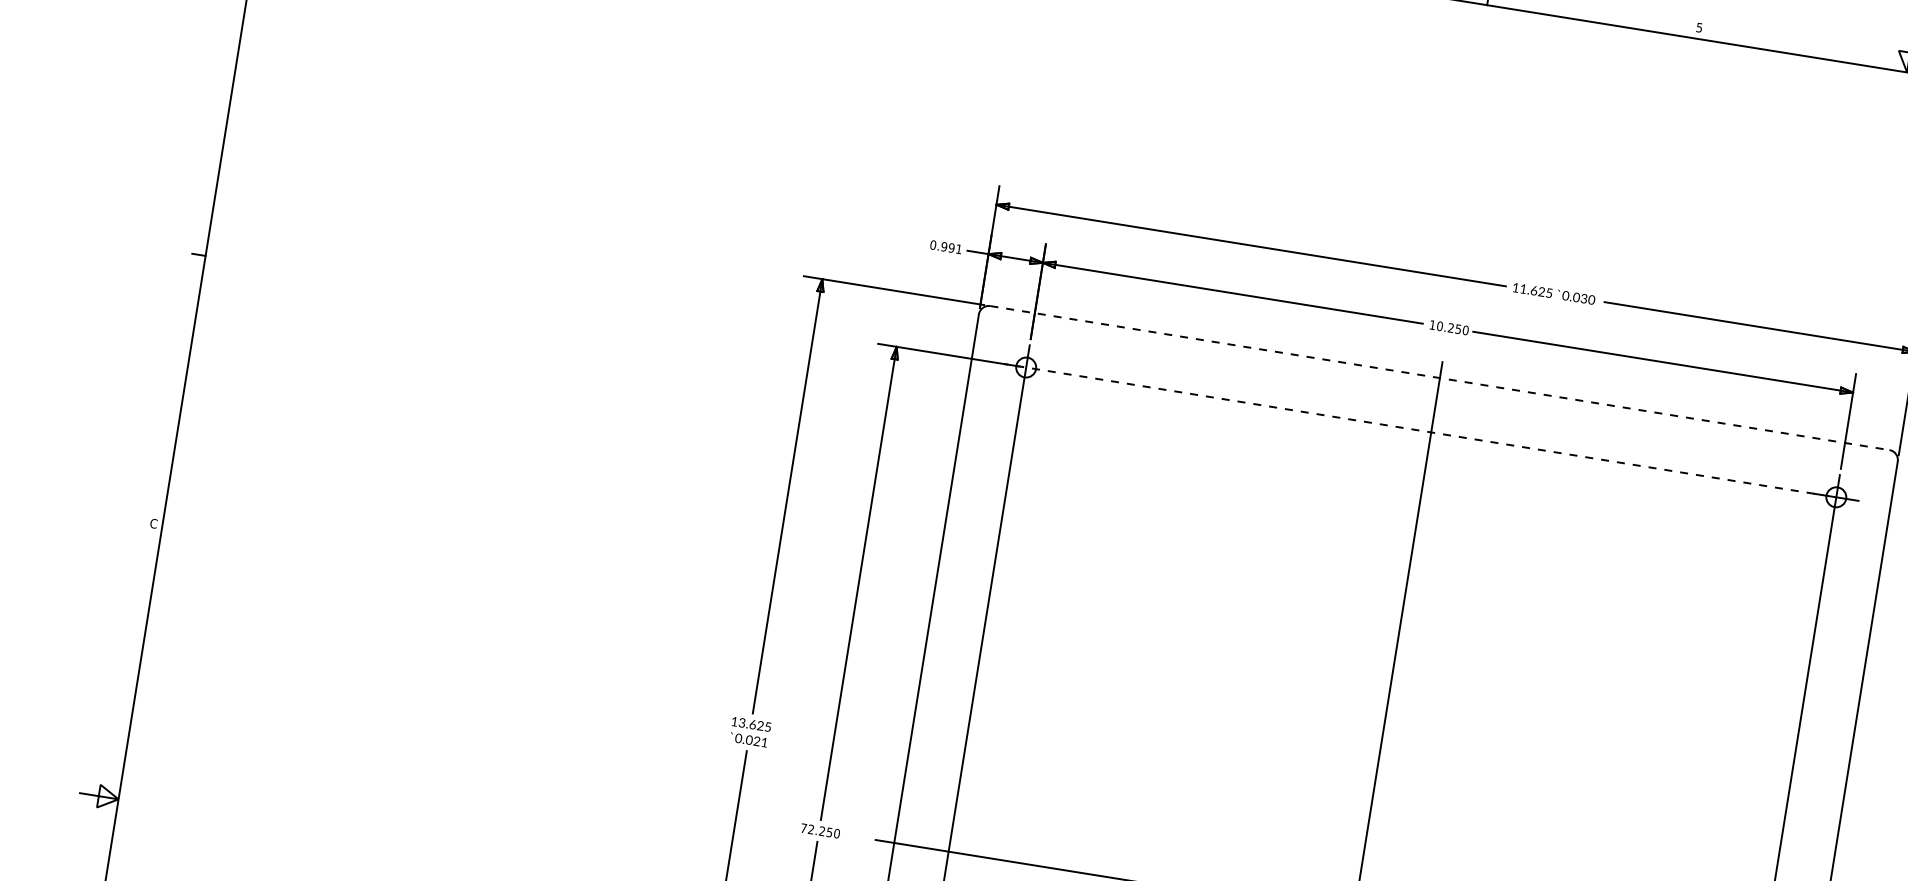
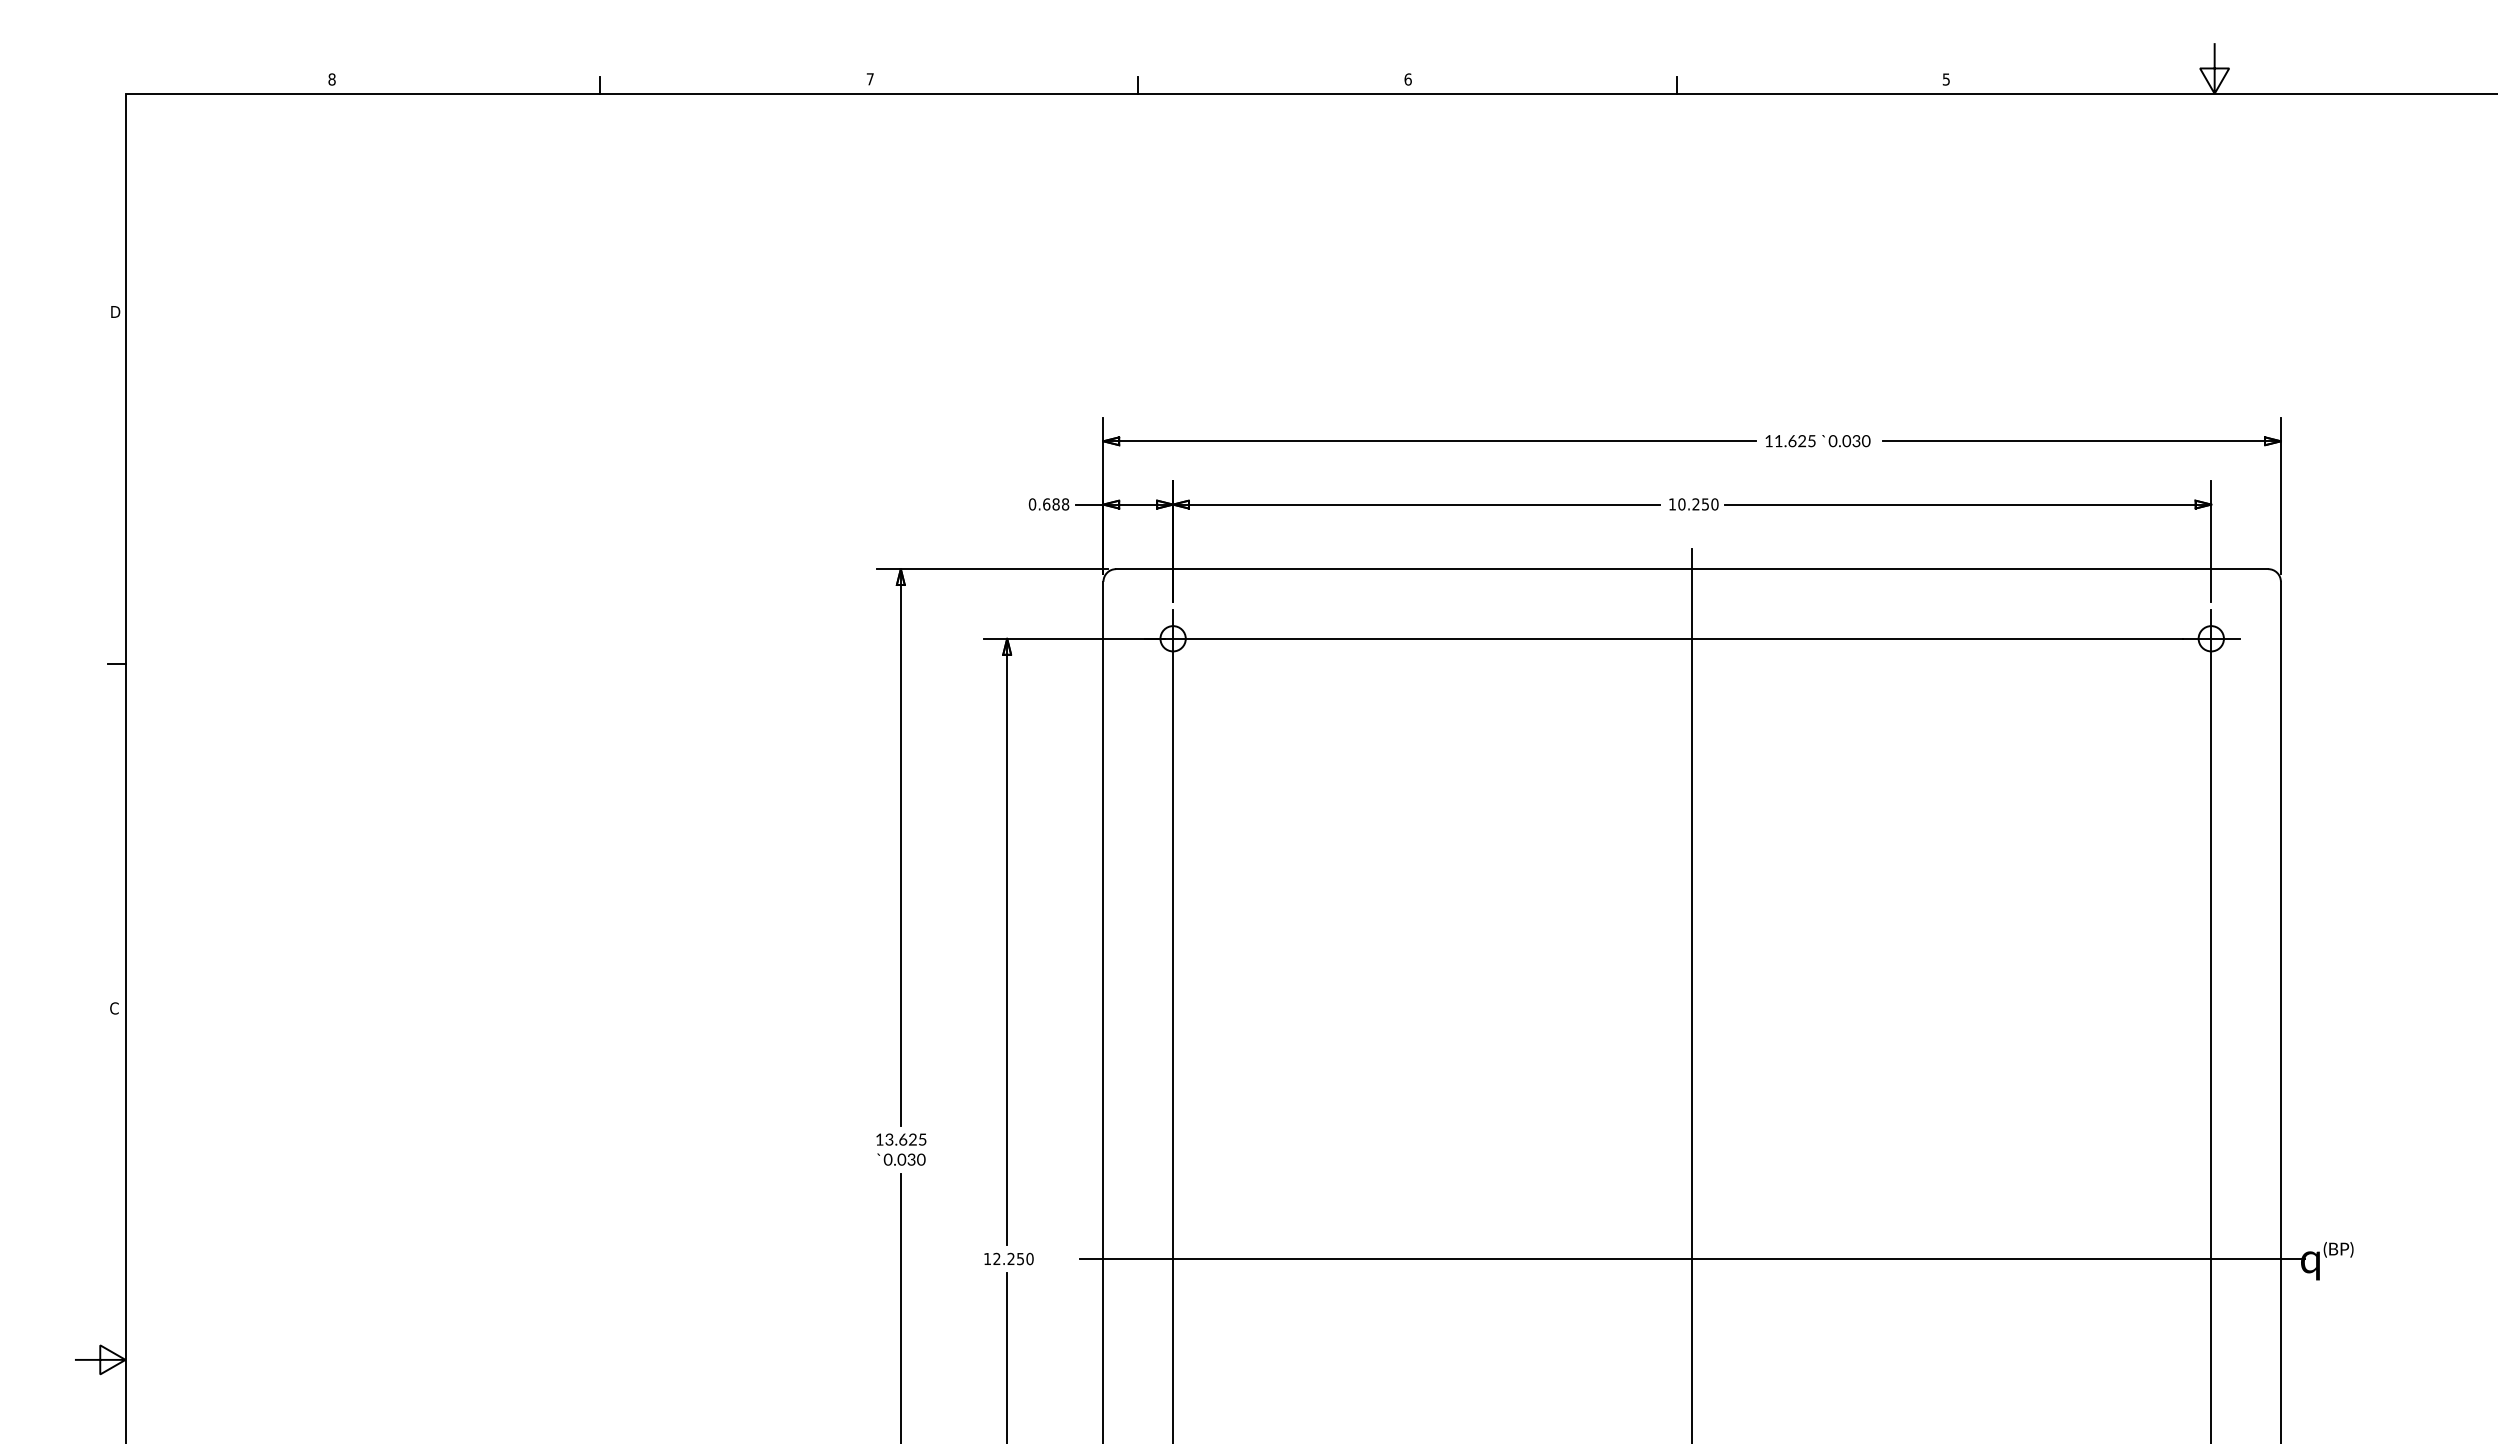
text: (951, 248) -> (1056, 504), 0.991 -> 0.688
line: (1440, 378) -> (1692, 569), dashed -> solid
line: (1408, 428) -> (1663, 638), dashed -> solid
text: (760, 741) -> (916, 1159), 0.021 -> 0.030
text: (803, 827) -> (987, 1258), 72.250 -> 12.250

